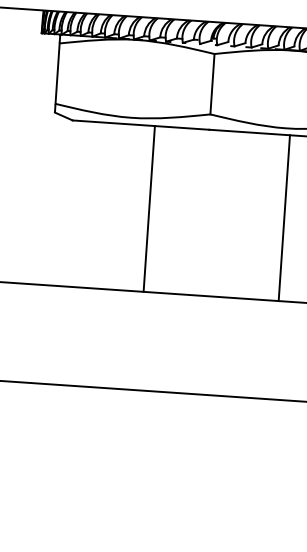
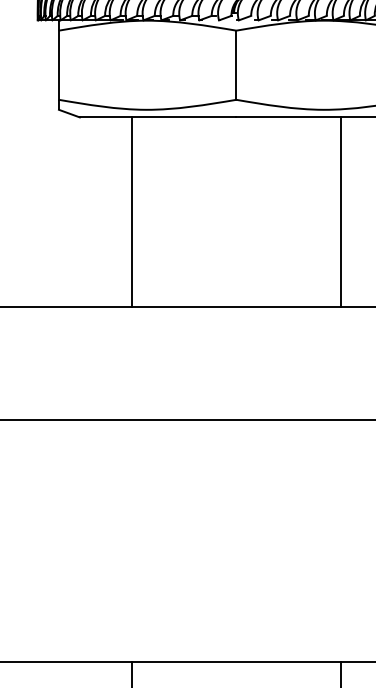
line: (149, 209) -> (132, 212), moved
line: (284, 218) -> (340, 212), moved

